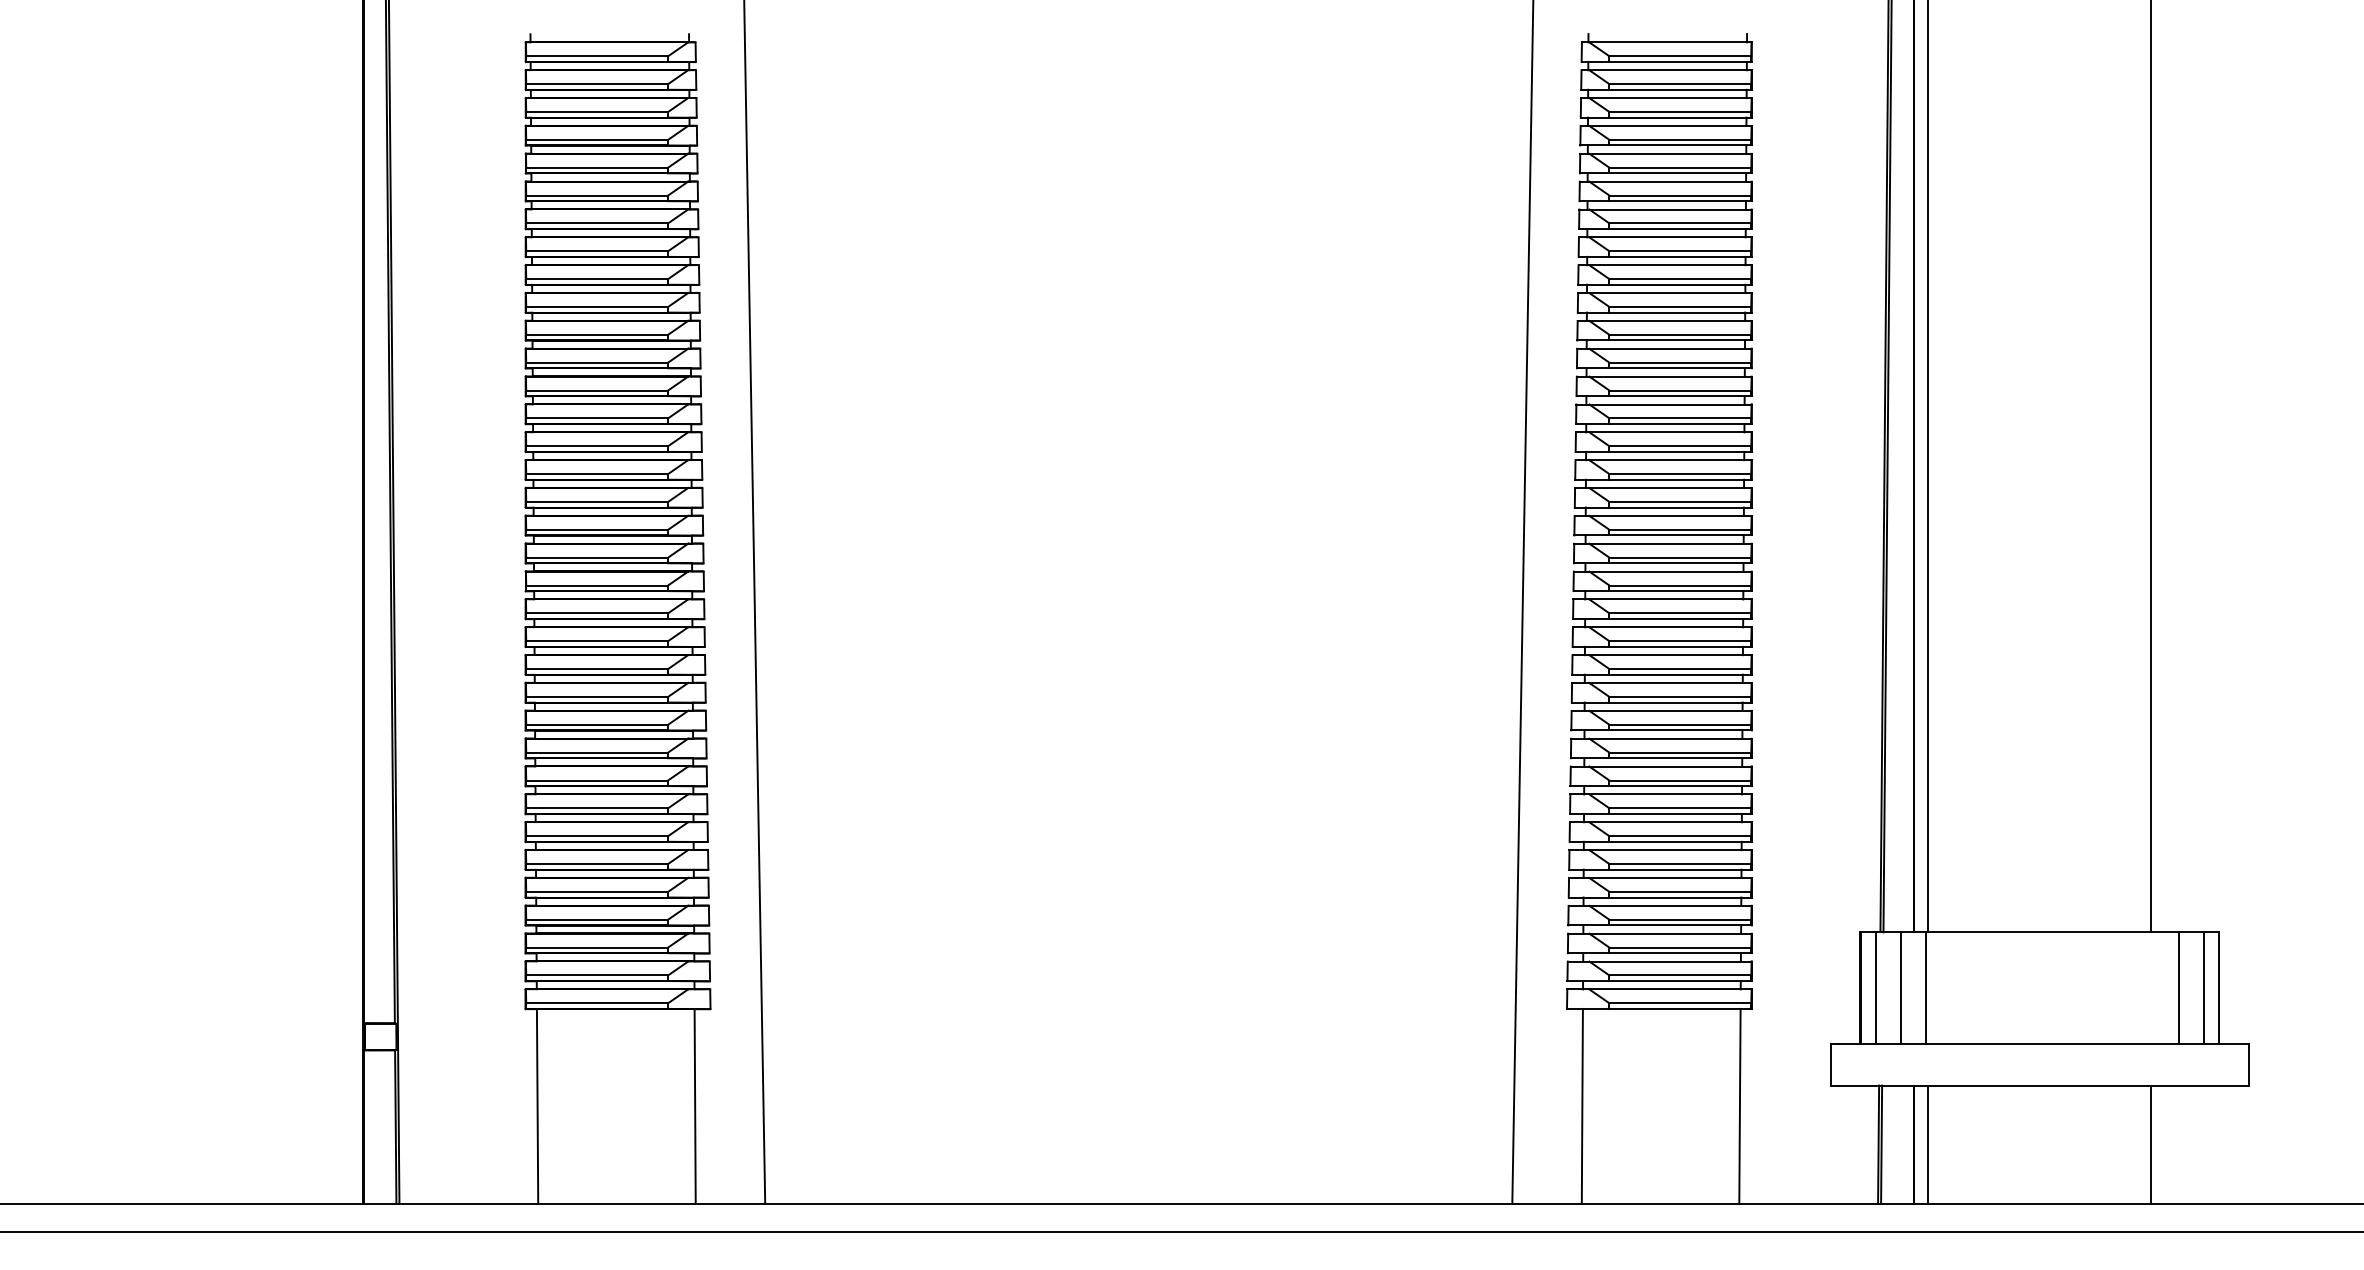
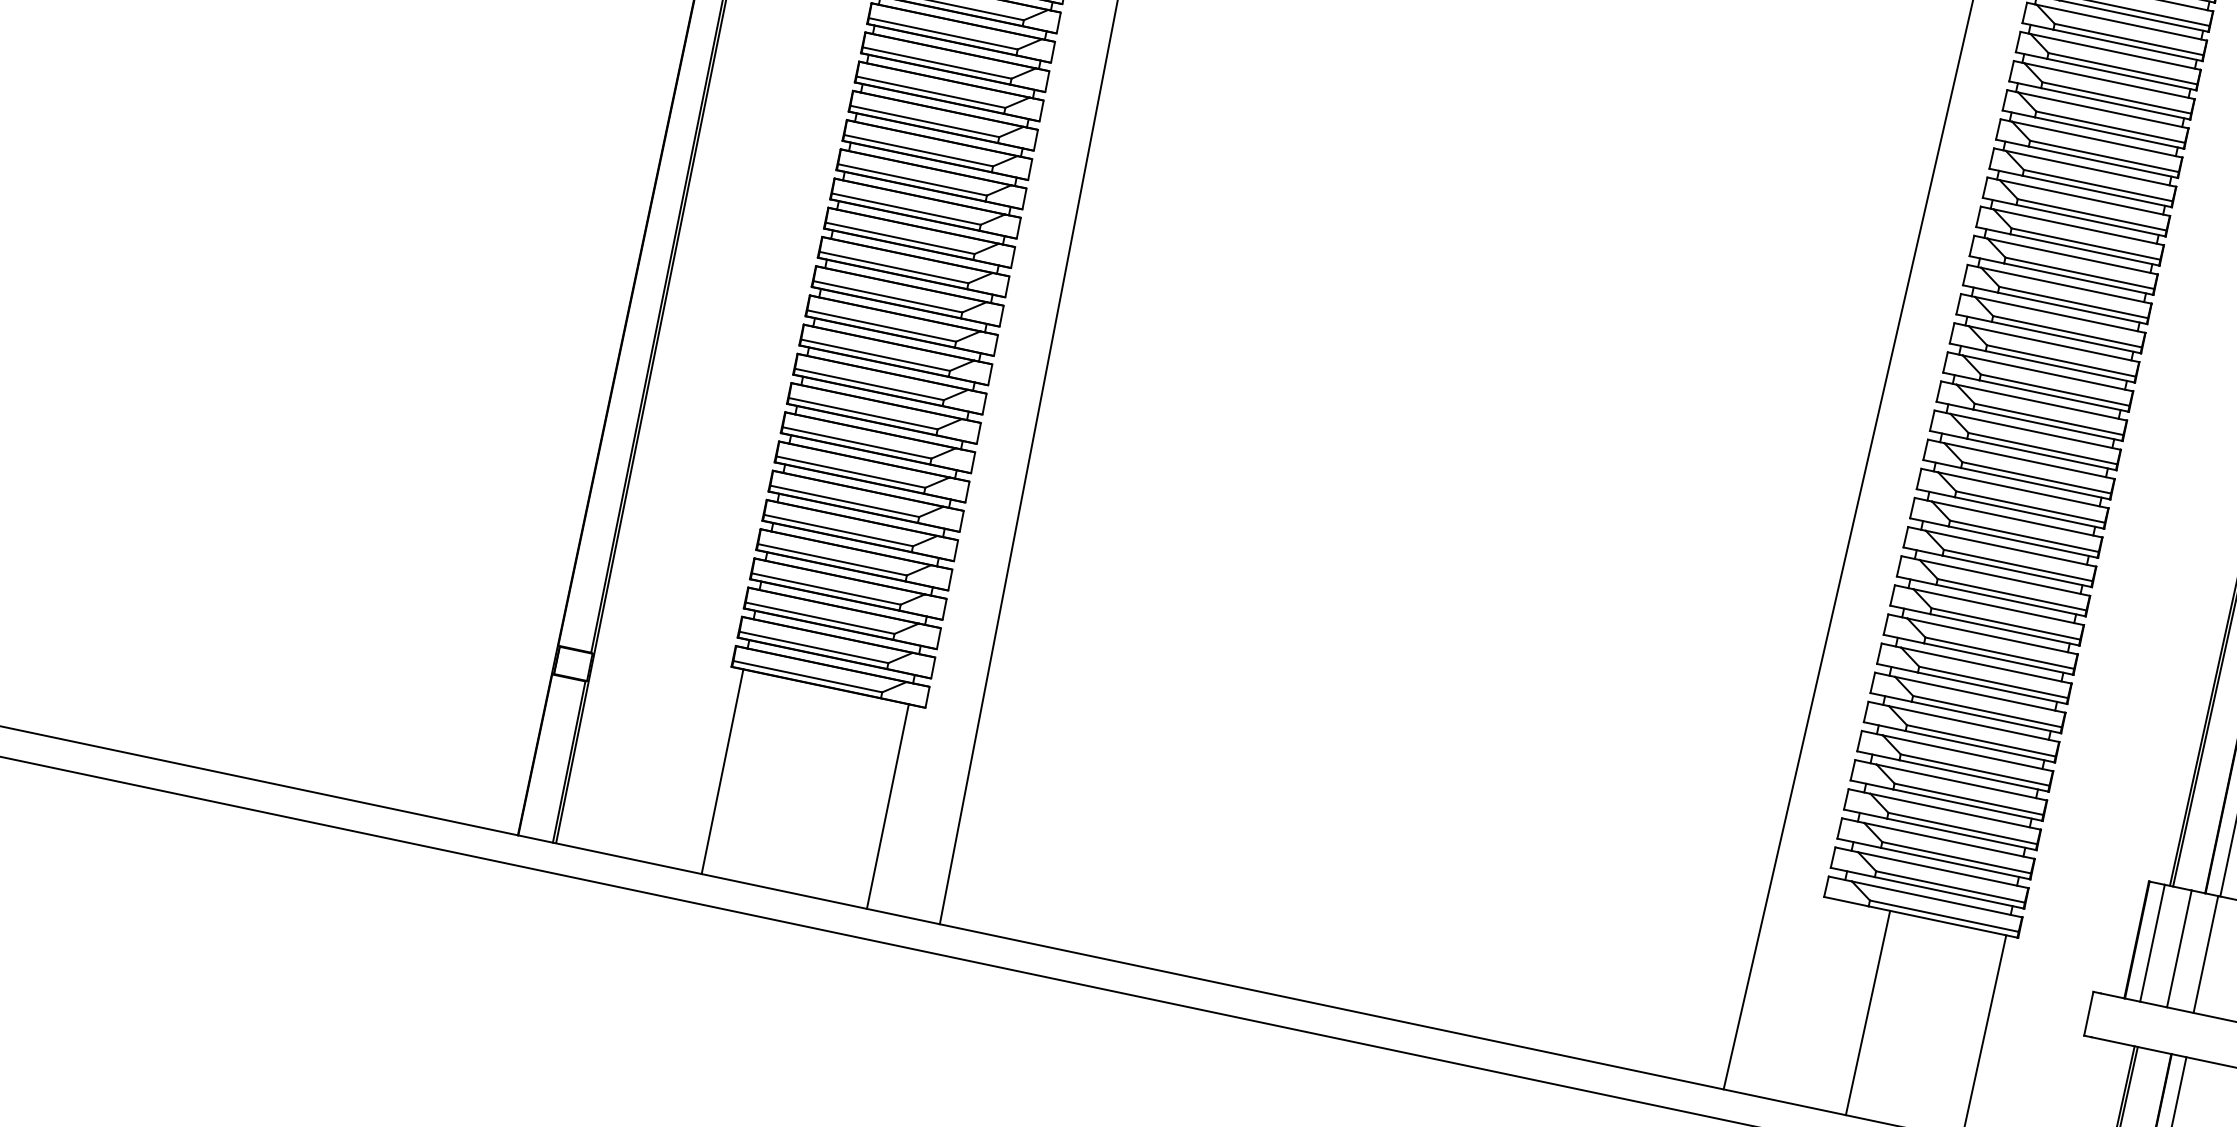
line: (1581, 1105) -> (1867, 1011), moved

